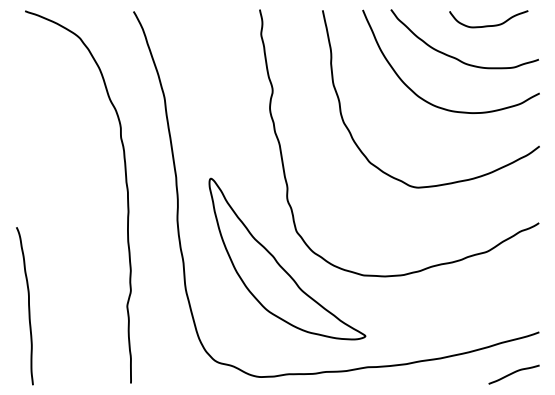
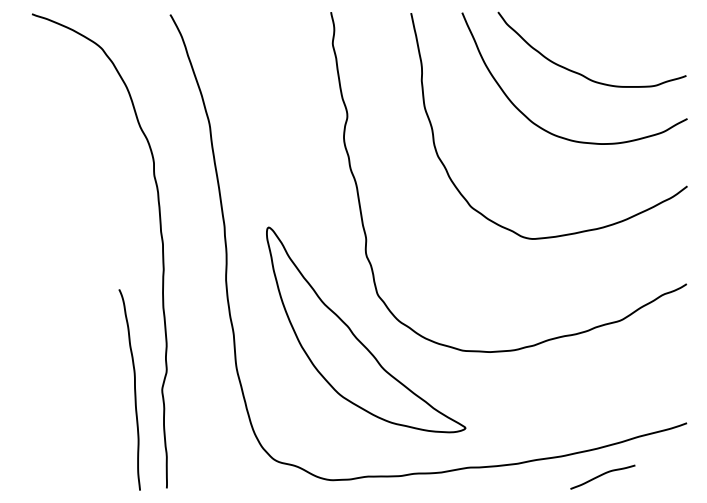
curve: (488, 25) -> (622, 32), removed
curve: (28, 305) -> (134, 389), moved
curve: (513, 373) -> (602, 475), moved

